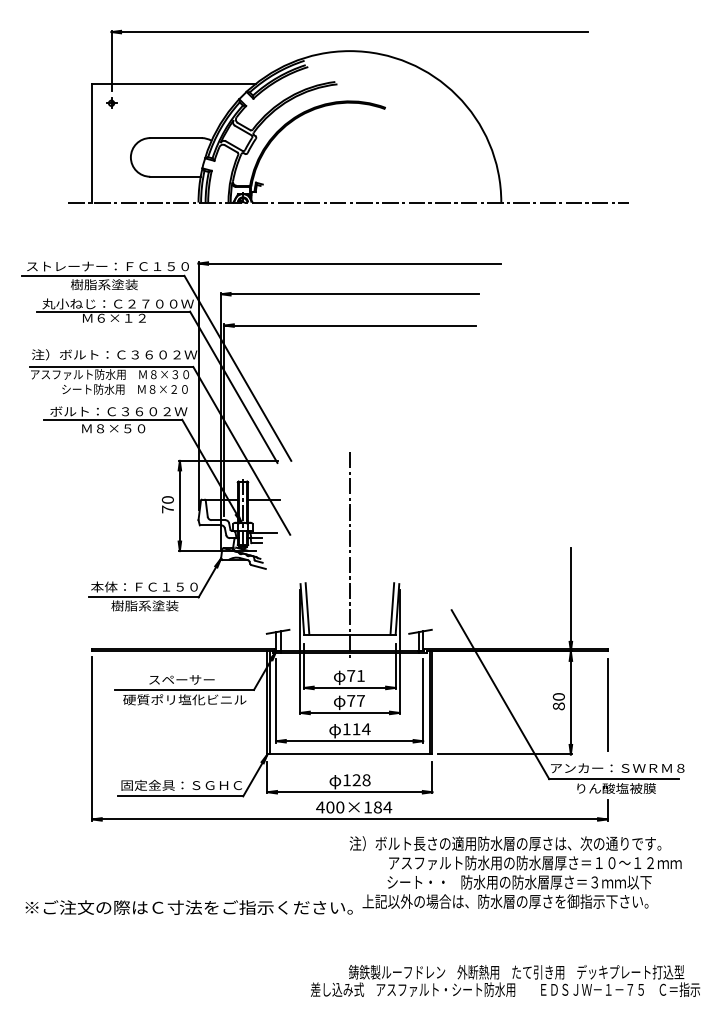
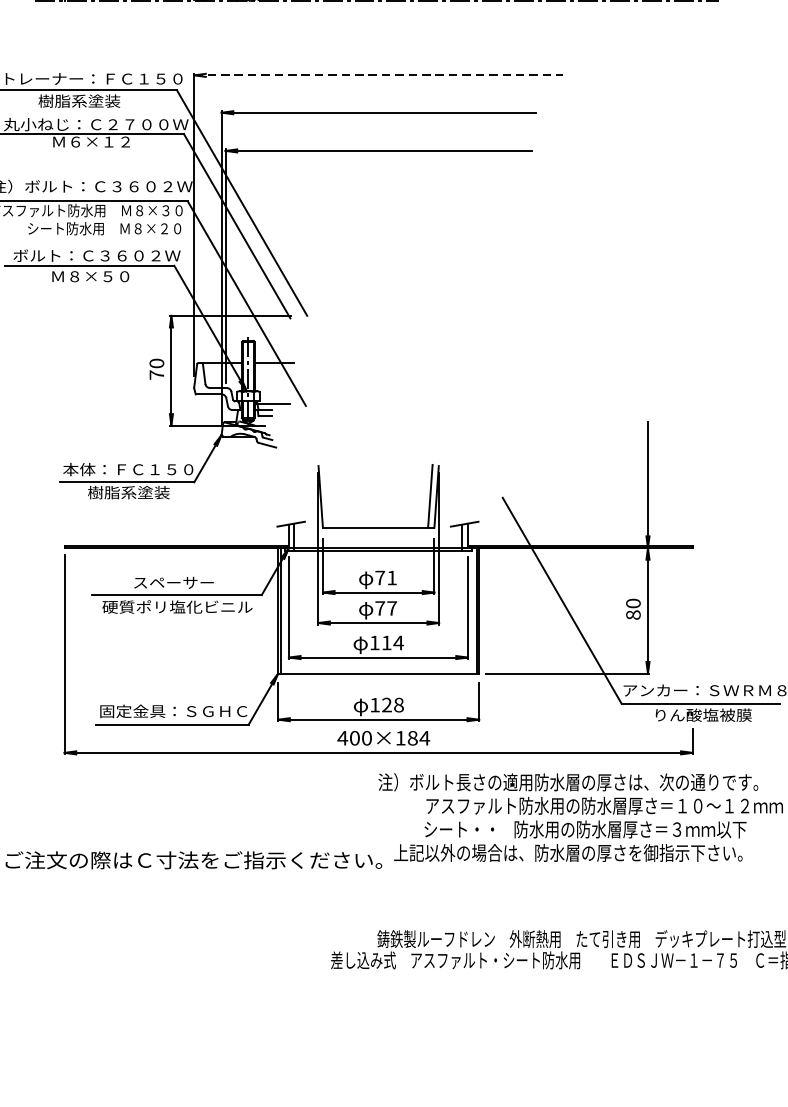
line: (350, 263) -> (379, 75), solid -> dashed
line: (349, 554) -> (378, 429), removed
line: (307, 608) -> (326, 495), removed
line: (607, 704) -> (692, 612), removed

